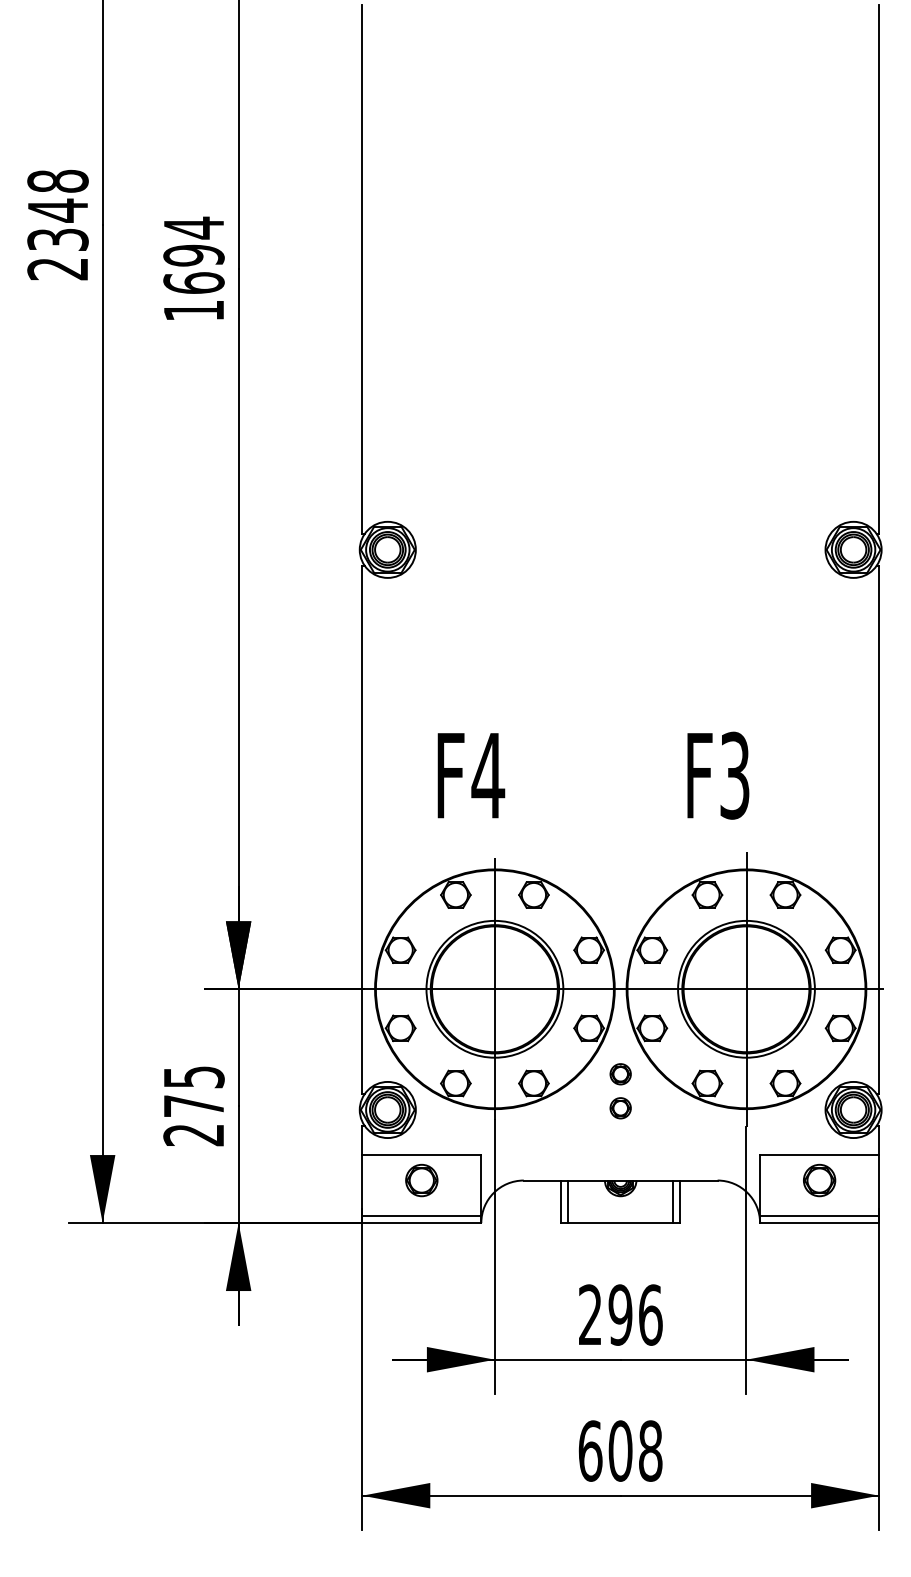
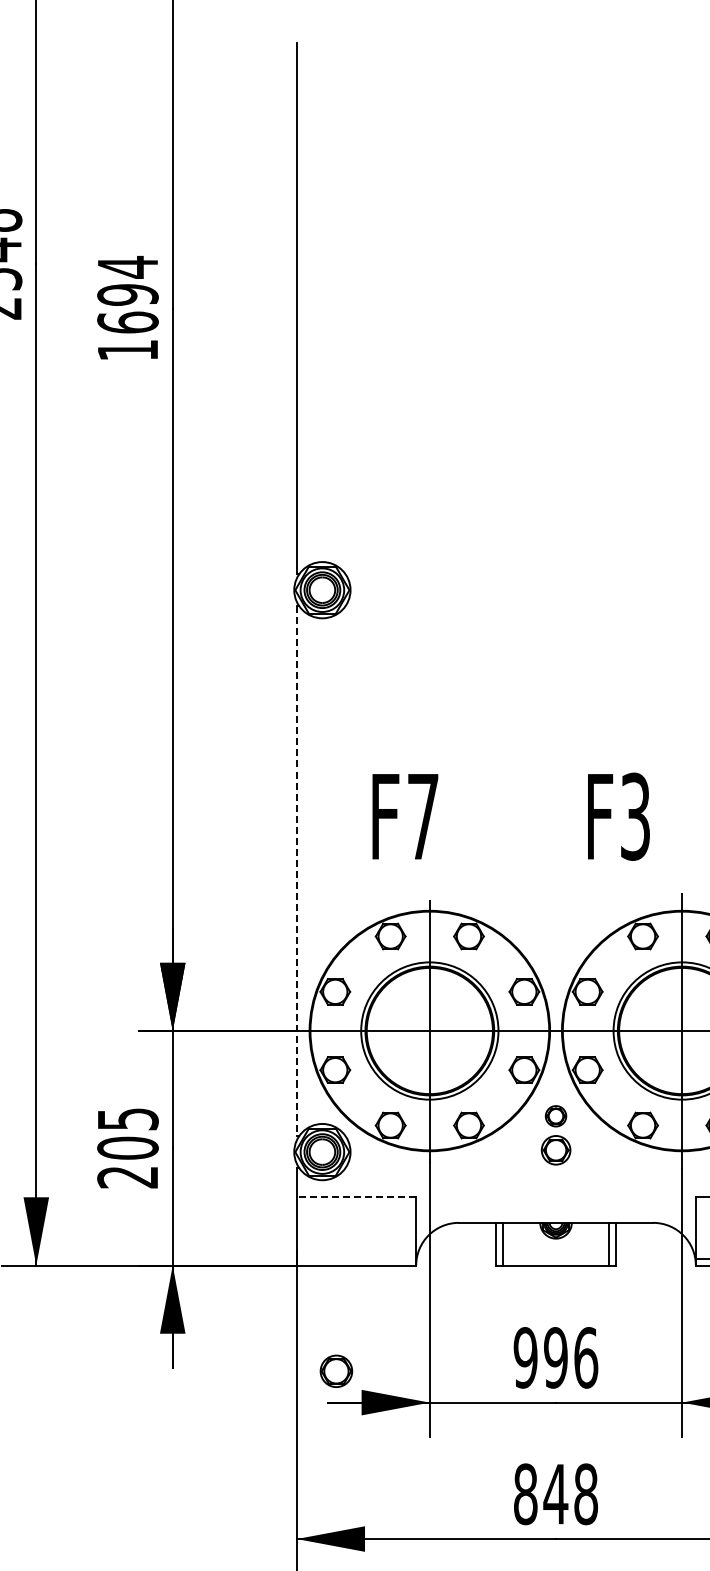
text: (488, 775) -> (423, 816), F4 -> F7
text: (718, 775) -> (619, 816), moved
line: (362, 830) -> (297, 871), solid -> dashed
text: (193, 1105) -> (127, 1147), 275 -> 205
part: (620, 1108) -> (555, 1150), size x1.4
line: (421, 1155) -> (356, 1197), solid -> dashed
part: (421, 1180) -> (336, 1371), moved
line: (421, 1216) -> (356, 1258), removed
text: (590, 1314) -> (525, 1357), 296 -> 996
text: (605, 1450) -> (540, 1493), 608 -> 848

